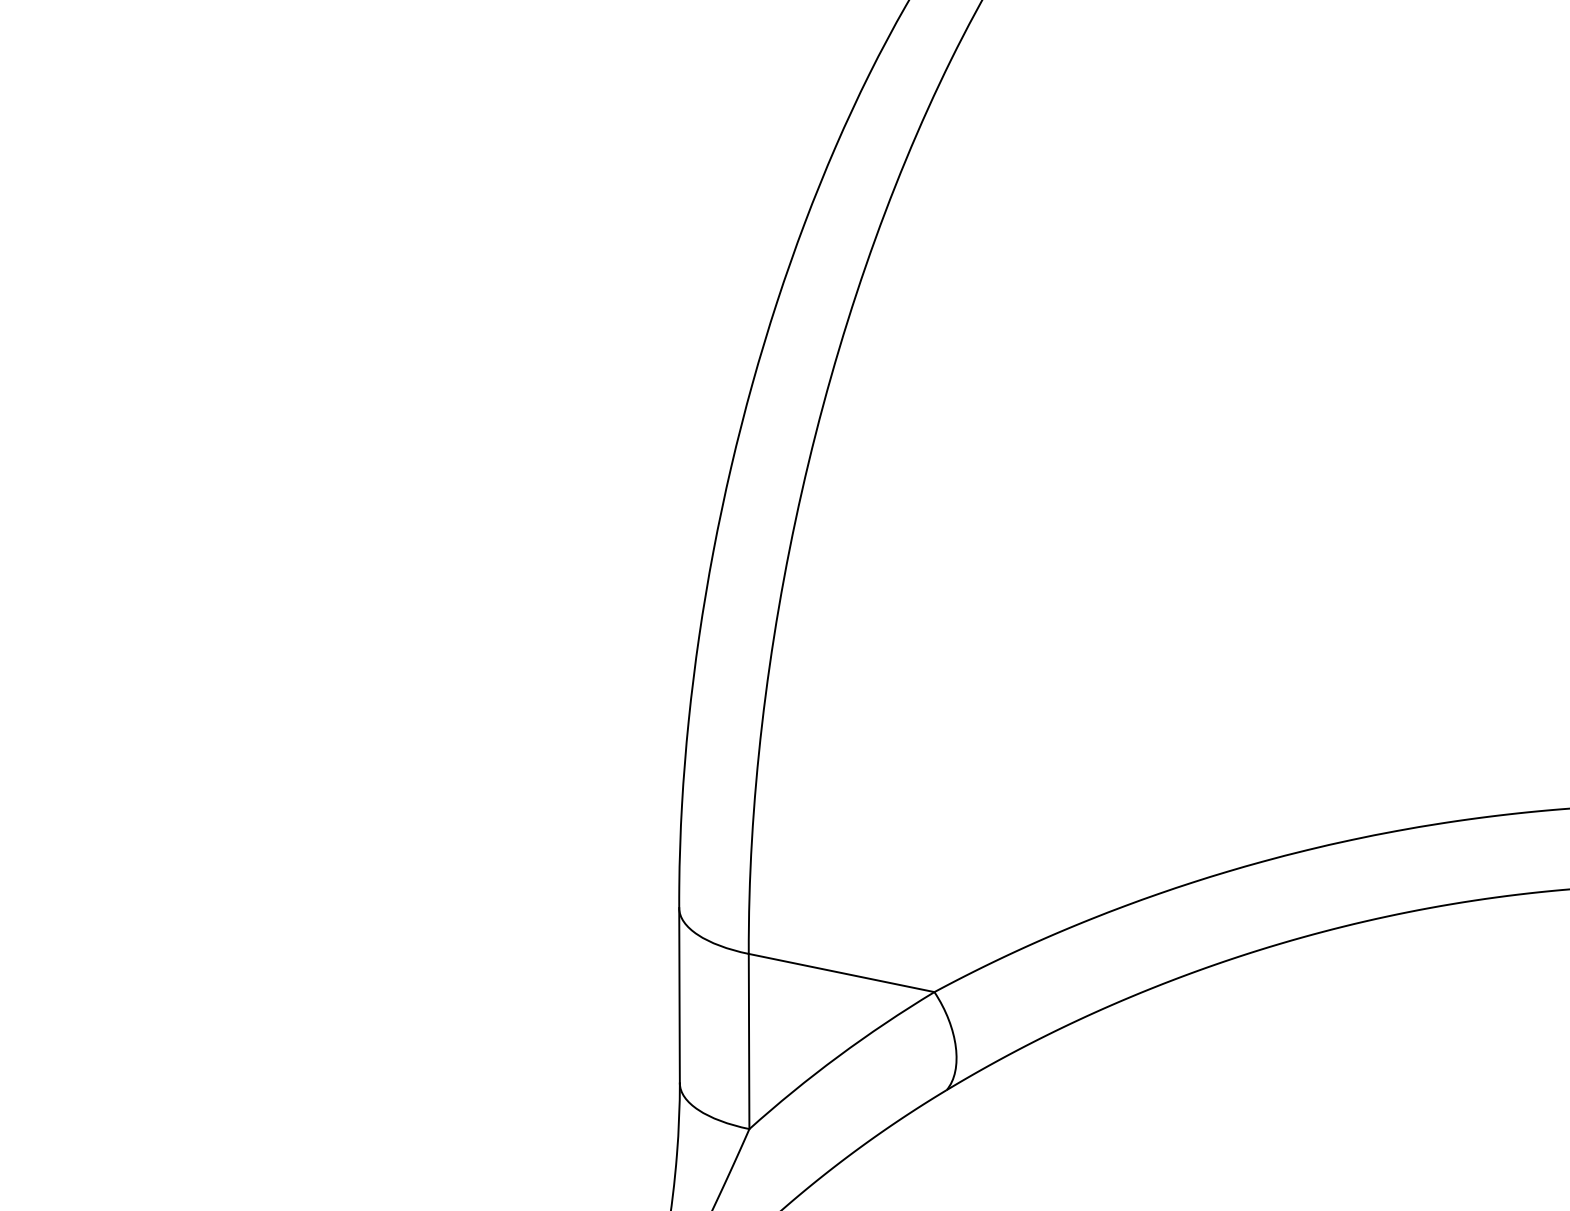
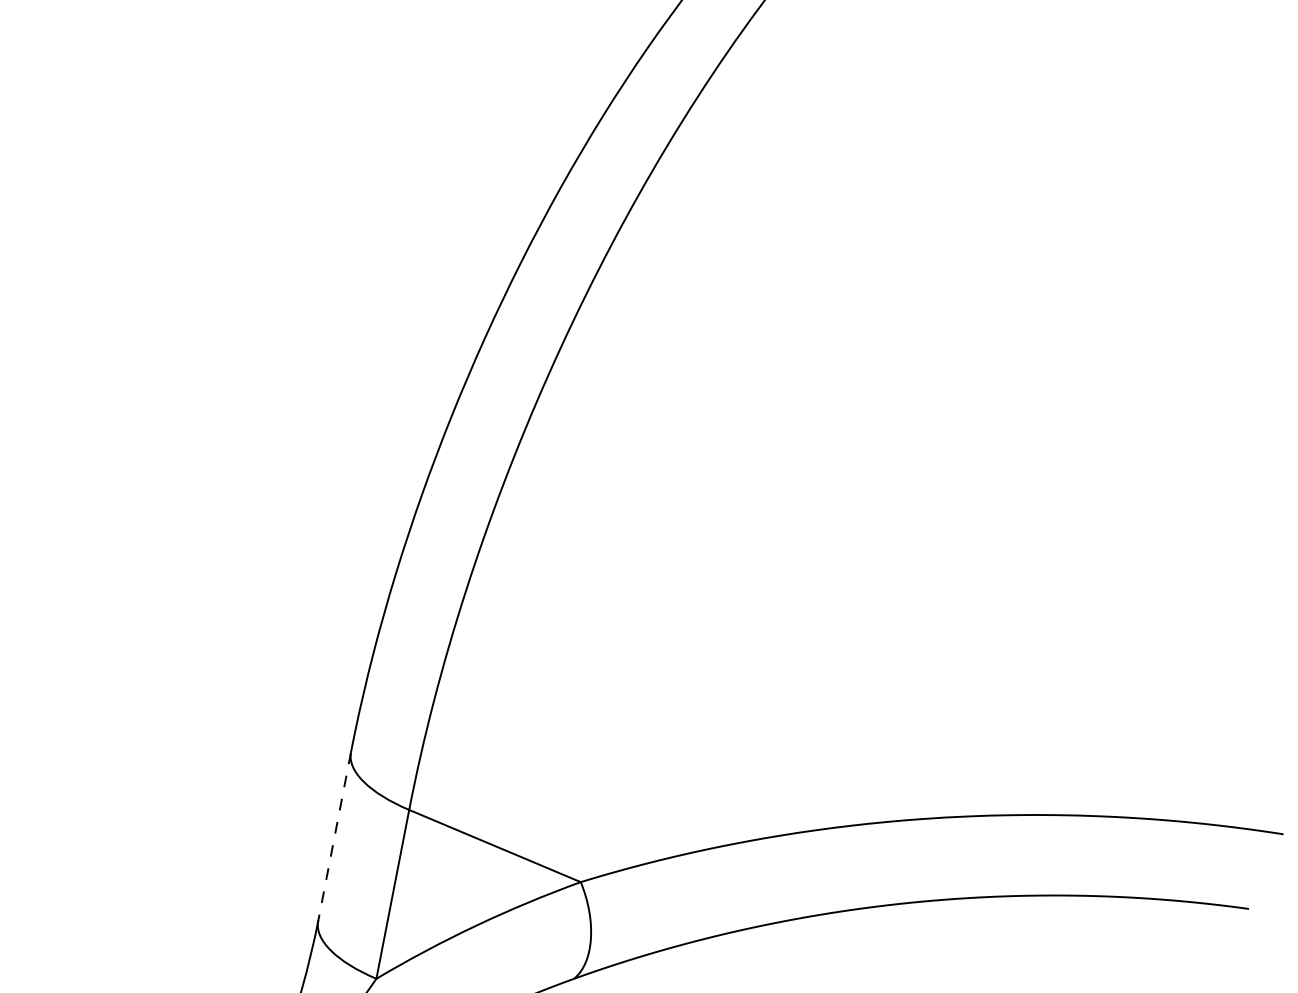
line: (679, 995) -> (334, 836), solid -> dashed

